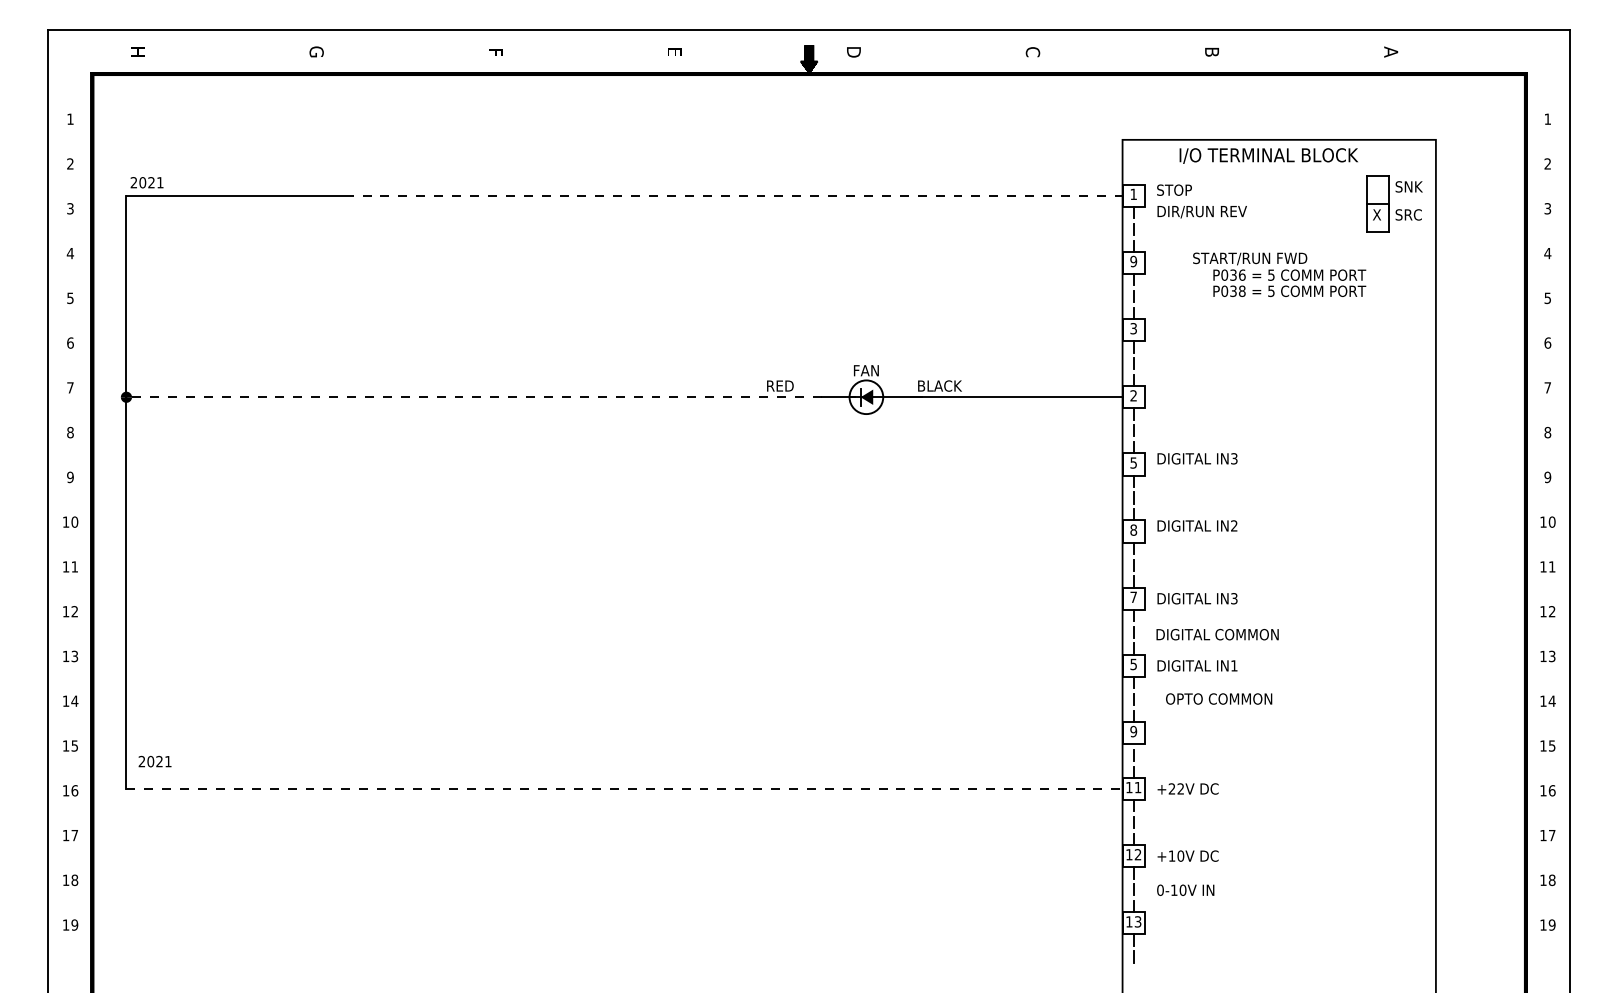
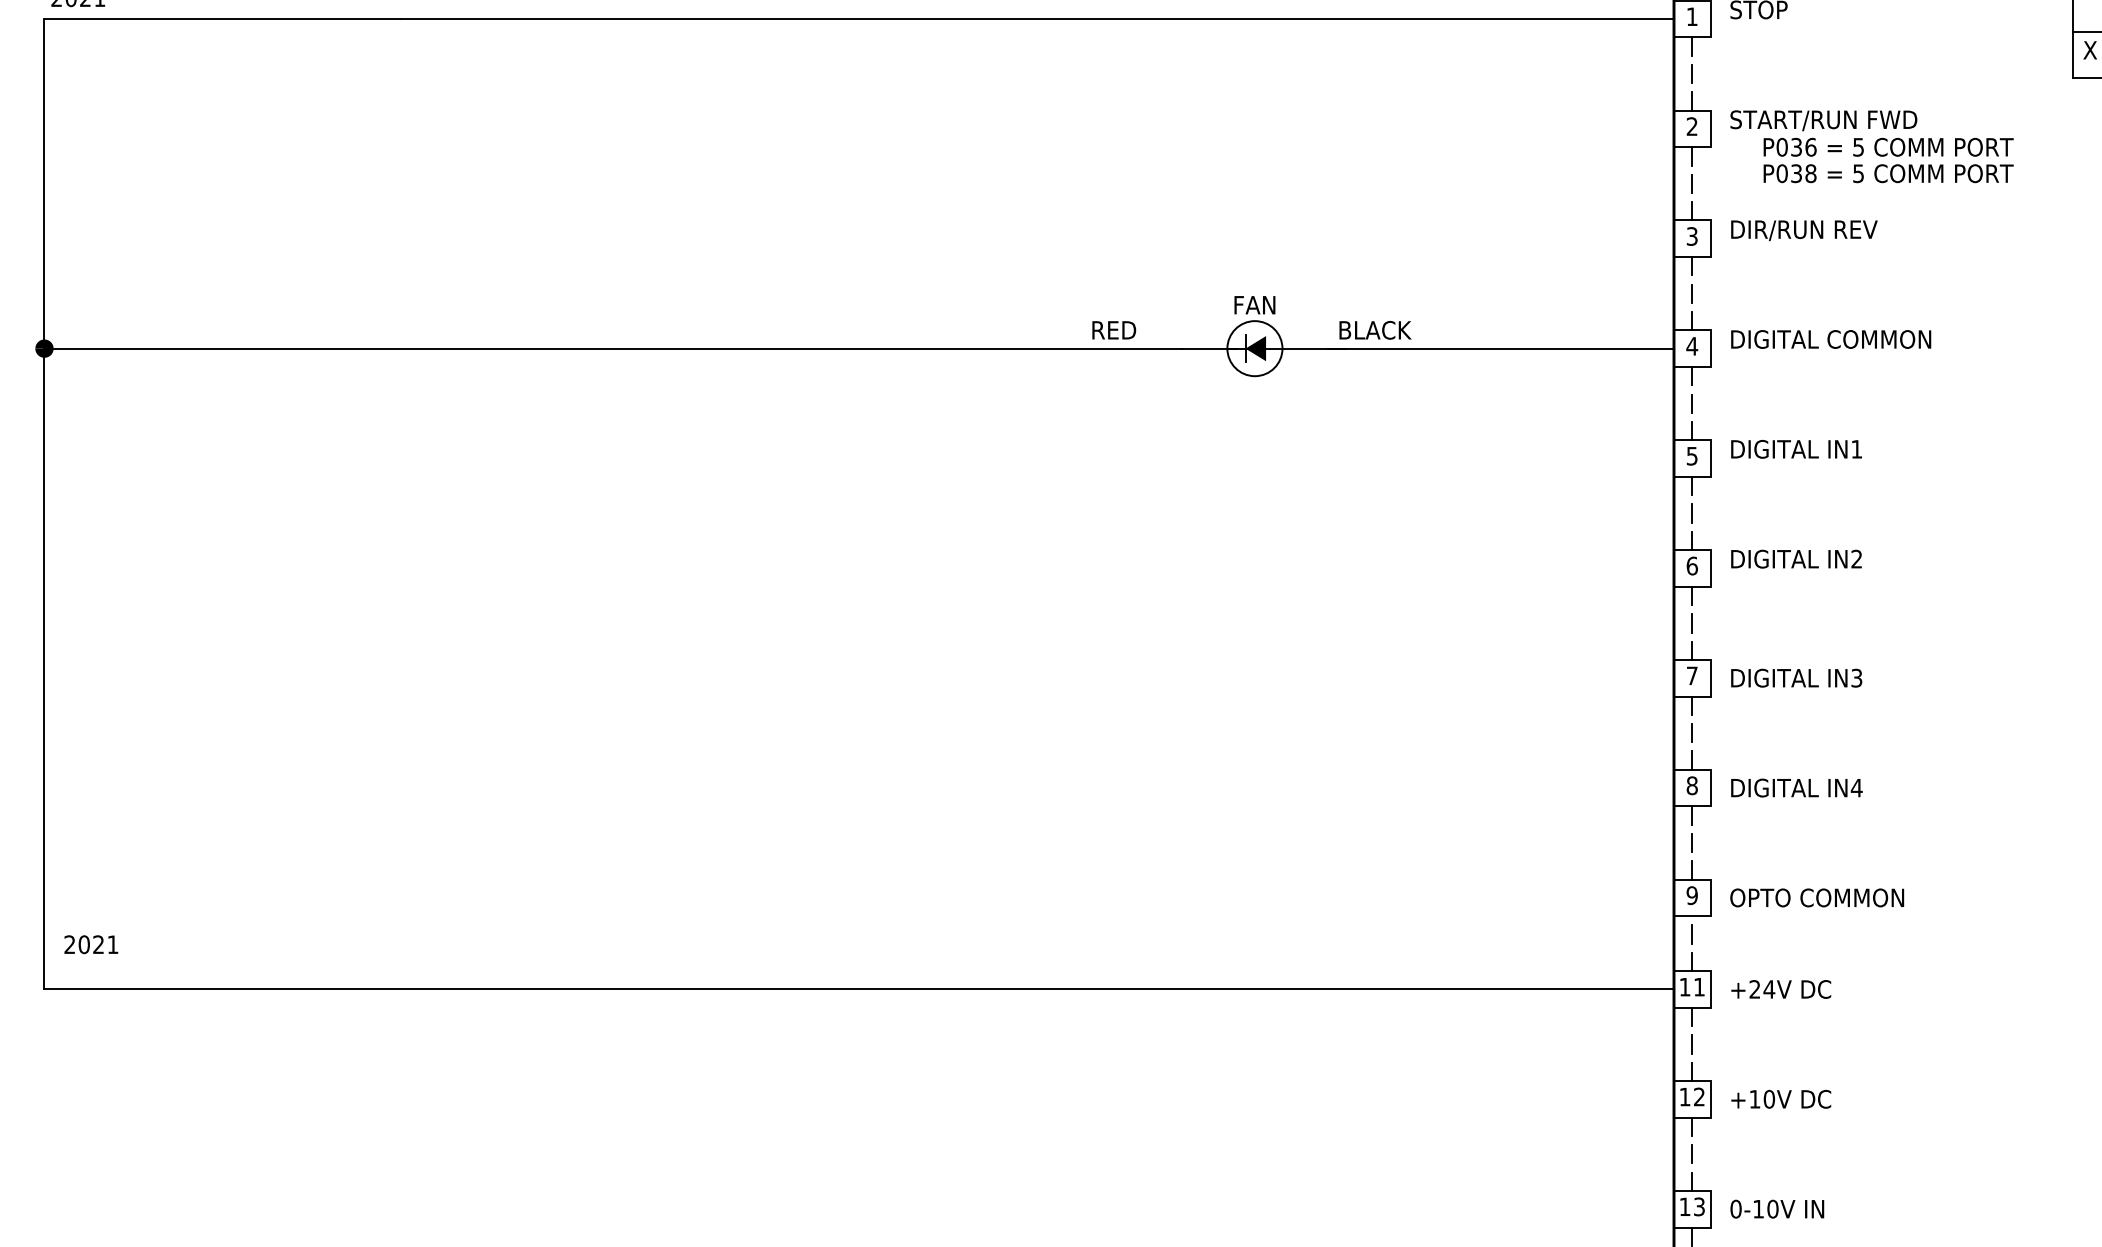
line: (733, 195) -> (1037, 18), dashed -> solid
text: (1201, 212) -> (1803, 231), moved
text: (1133, 261) -> (1691, 126), 9 -> 2
text: (1279, 274) -> (1871, 146), moved
text: (1133, 395) -> (1691, 345), 2 -> 4
line: (474, 397) -> (613, 349), dashed -> solid
text: (1234, 458) -> (1857, 448), IN3 -> IN1
text: (1133, 529) -> (1691, 564), 8 -> 6
text: (1217, 634) -> (1830, 339), moved
text: (1133, 664) -> (1691, 785), 5 -> 8
text: (1233, 665) -> (1855, 787), IN1 -> IN4
text: (1219, 698) -> (1817, 897), moved
text: (1180, 788) -> (1768, 988), +22V -> +24V
line: (625, 789) -> (860, 990), dashed -> solid
text: (1185, 889) -> (1776, 1207), moved

